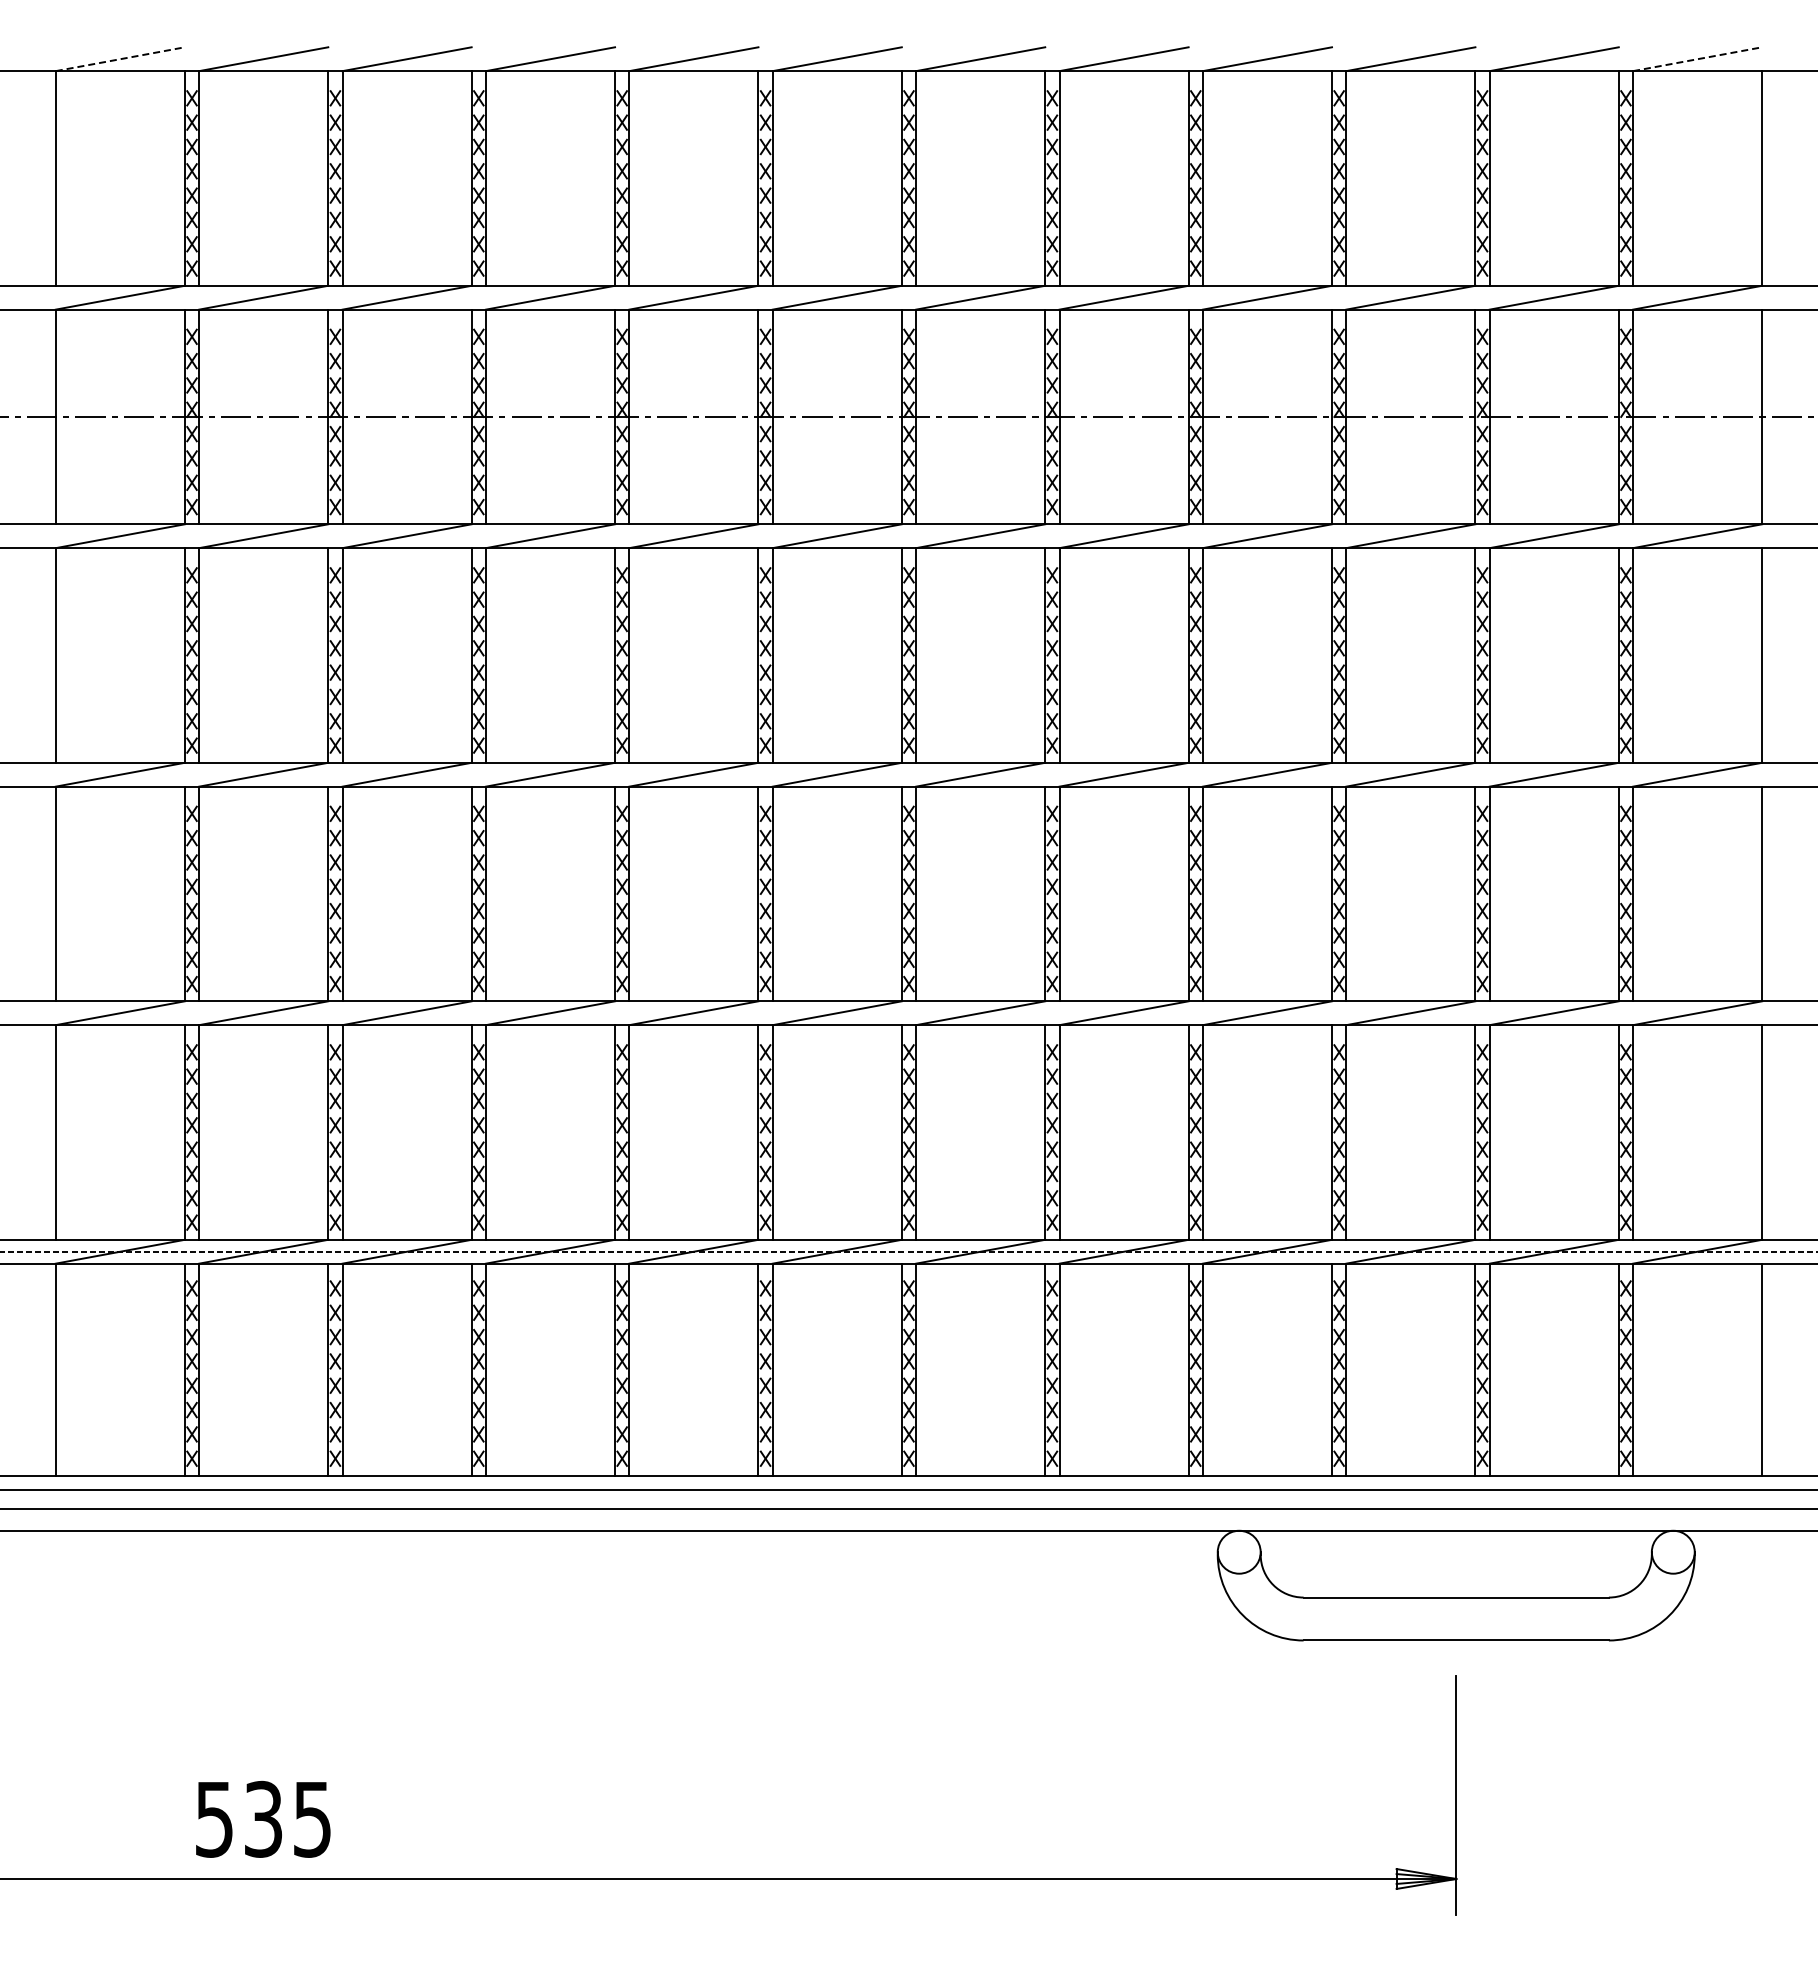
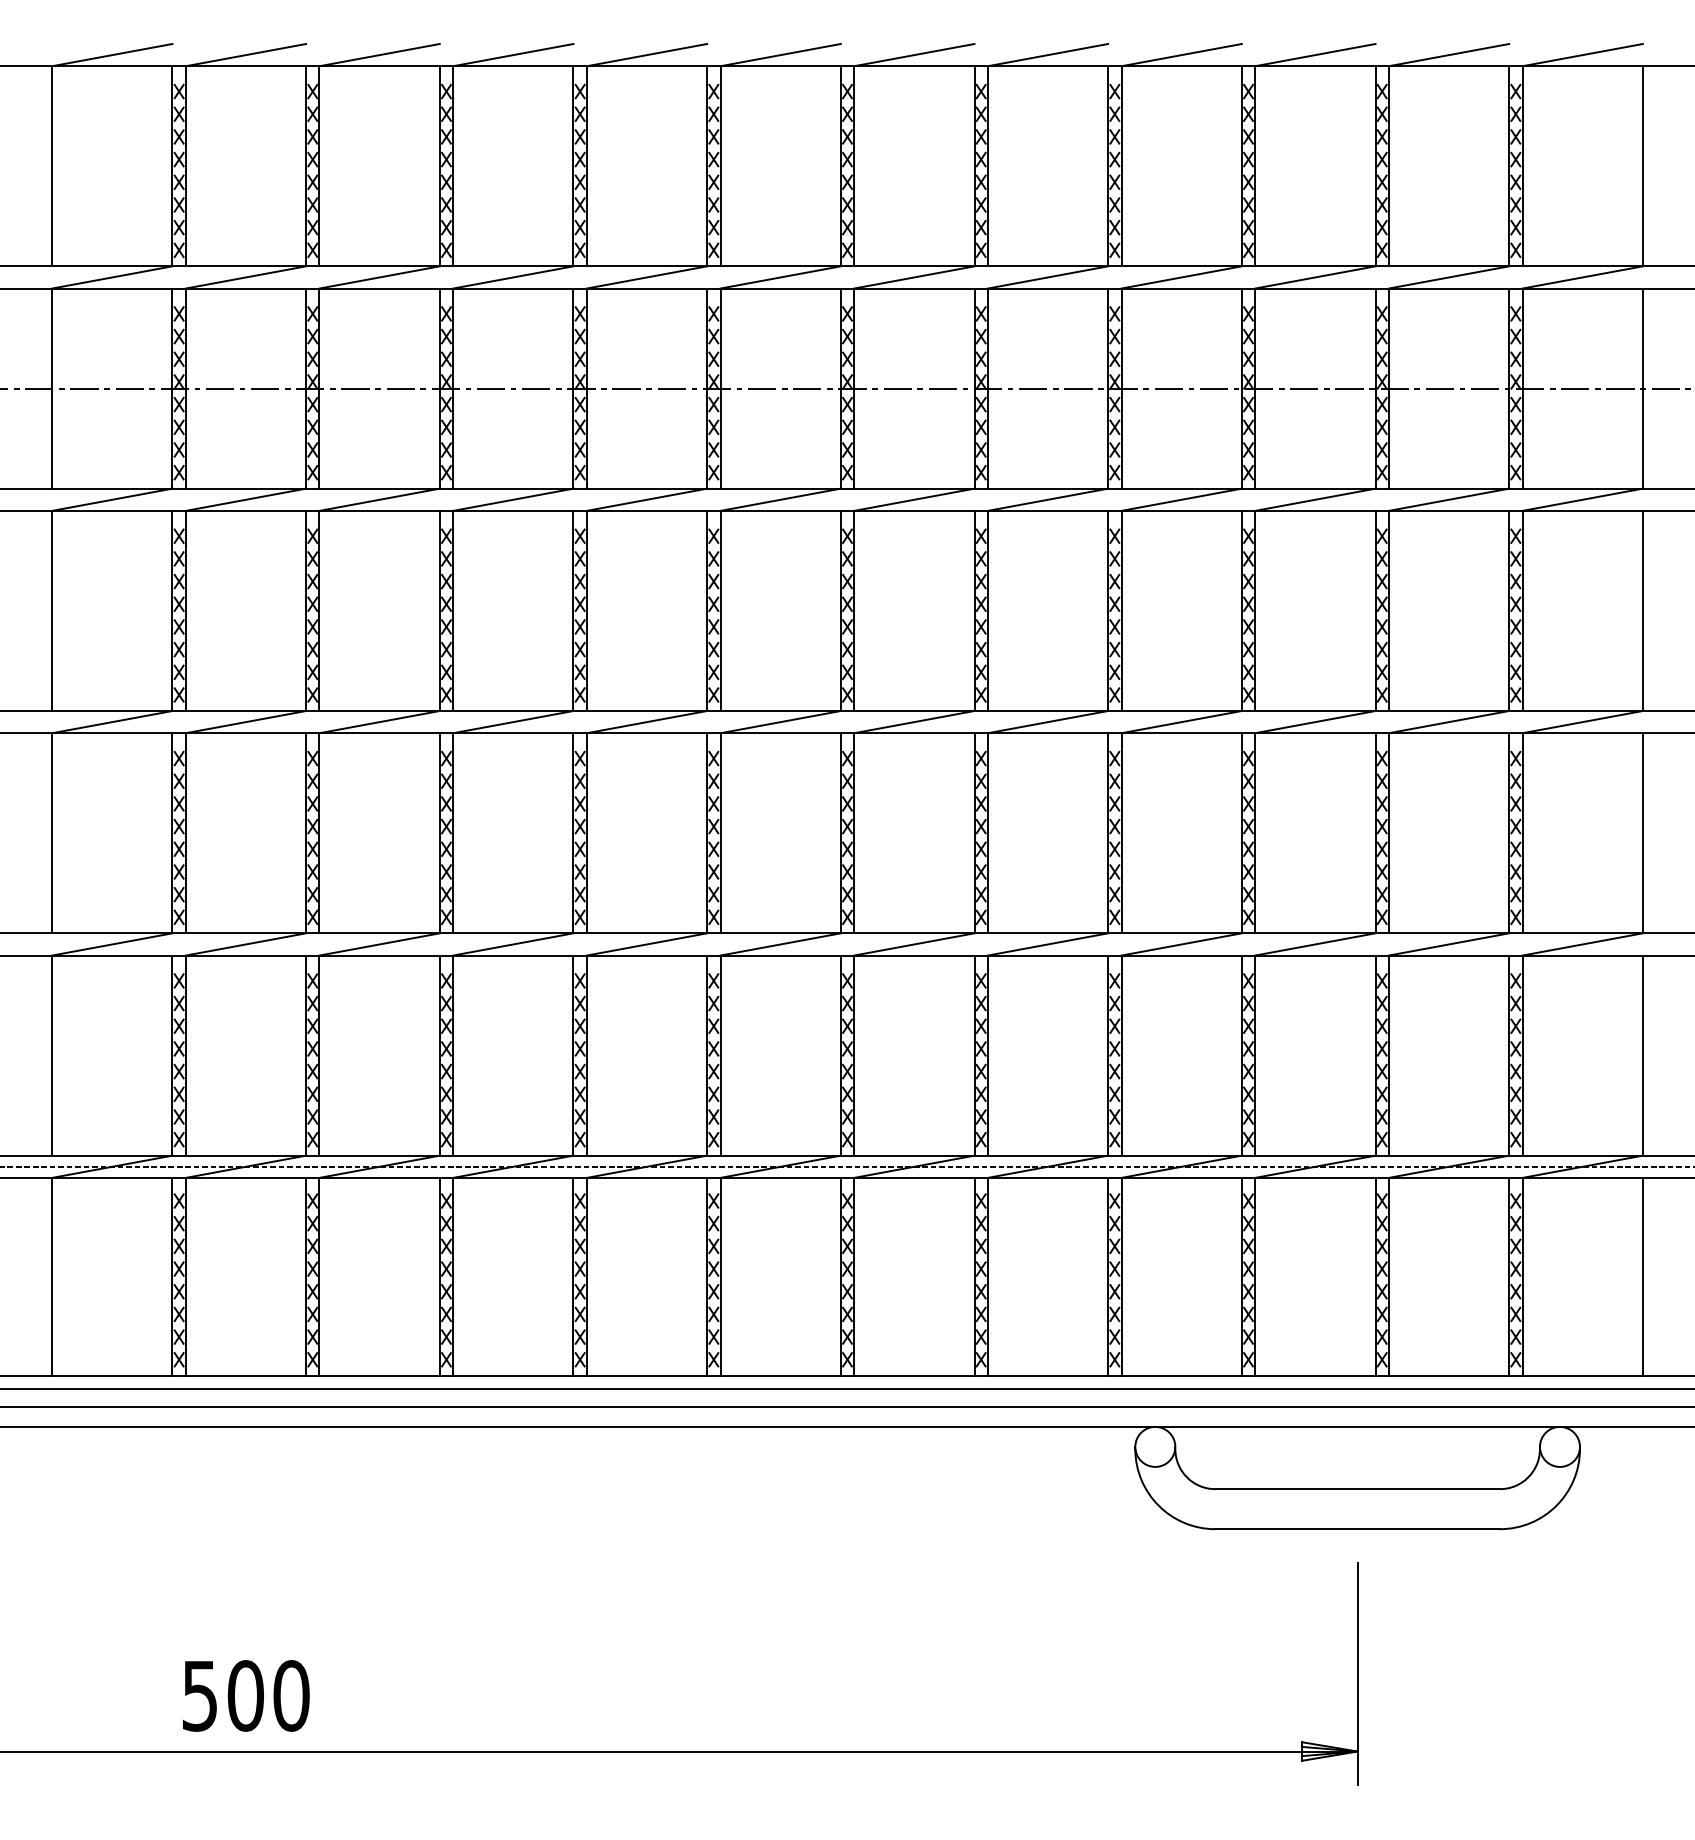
line: (120, 59) -> (112, 55), dashed -> solid
line: (1697, 59) -> (1582, 55), dashed -> solid
text: (288, 1818) -> (269, 1695), 535 -> 500

